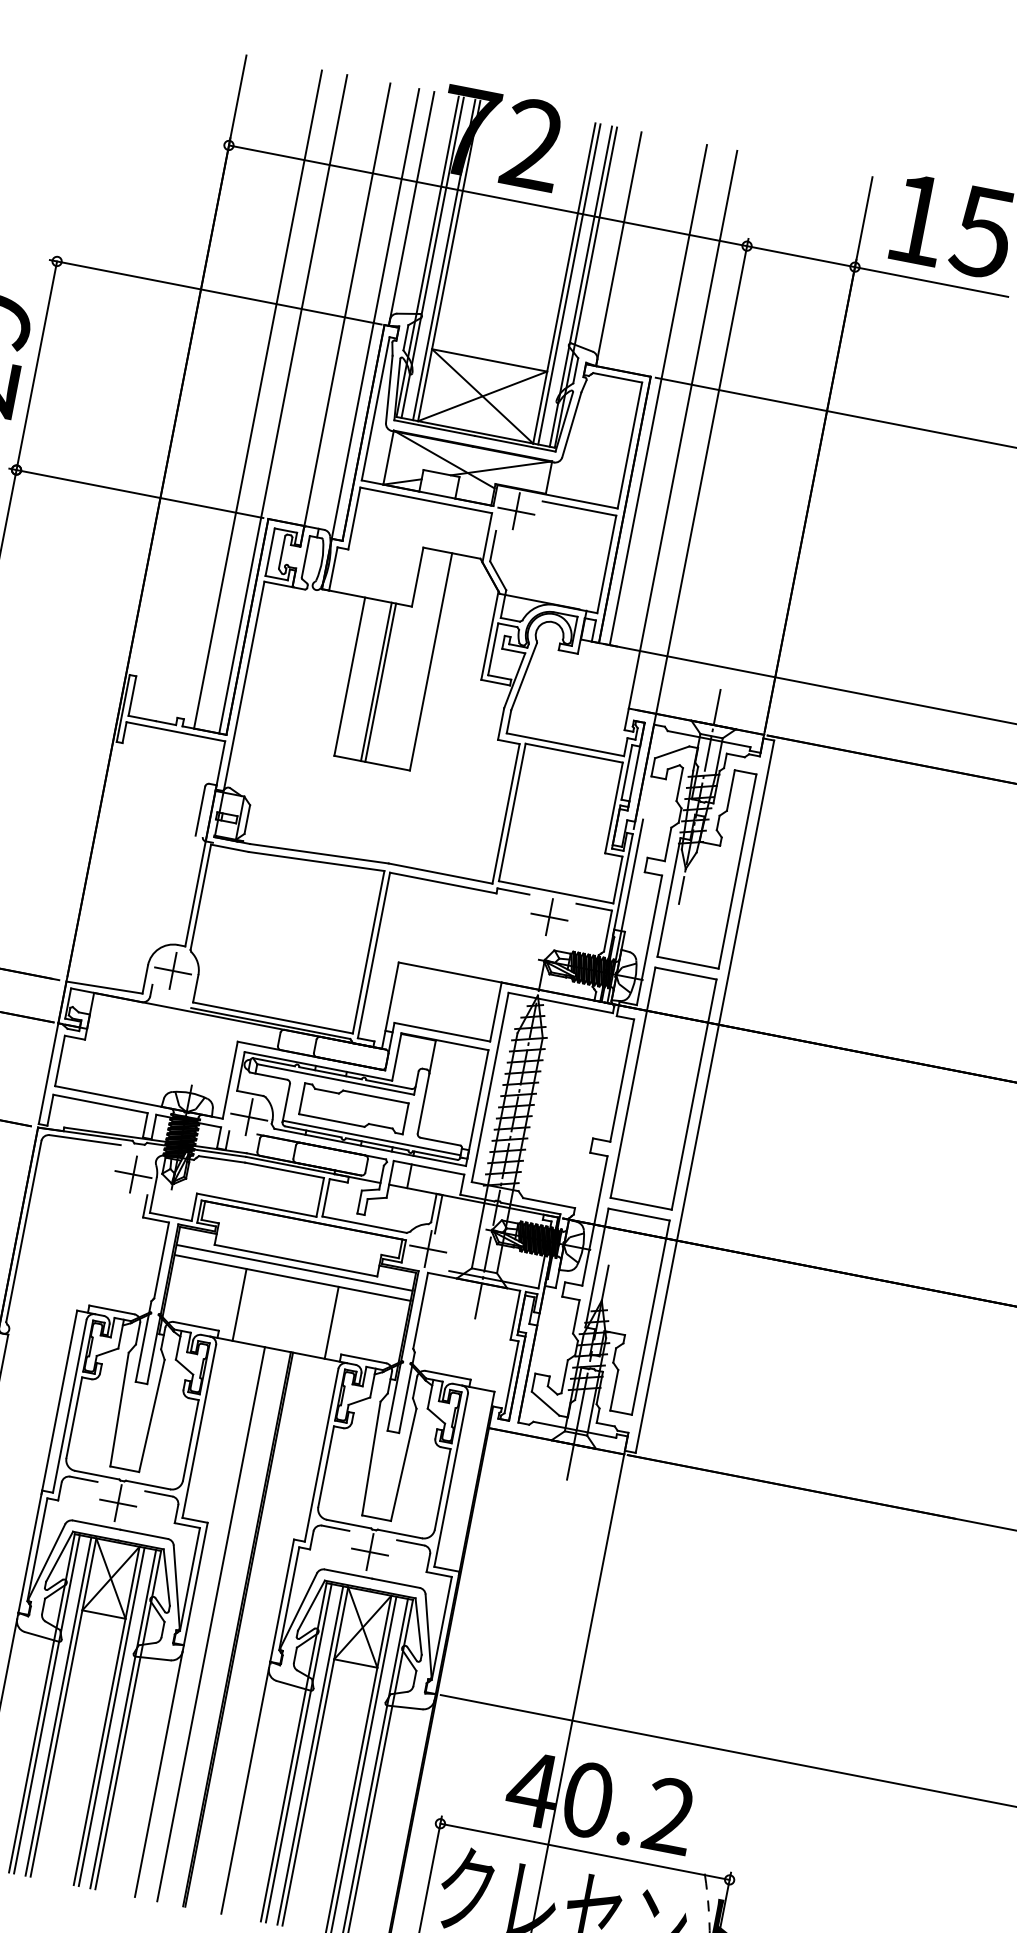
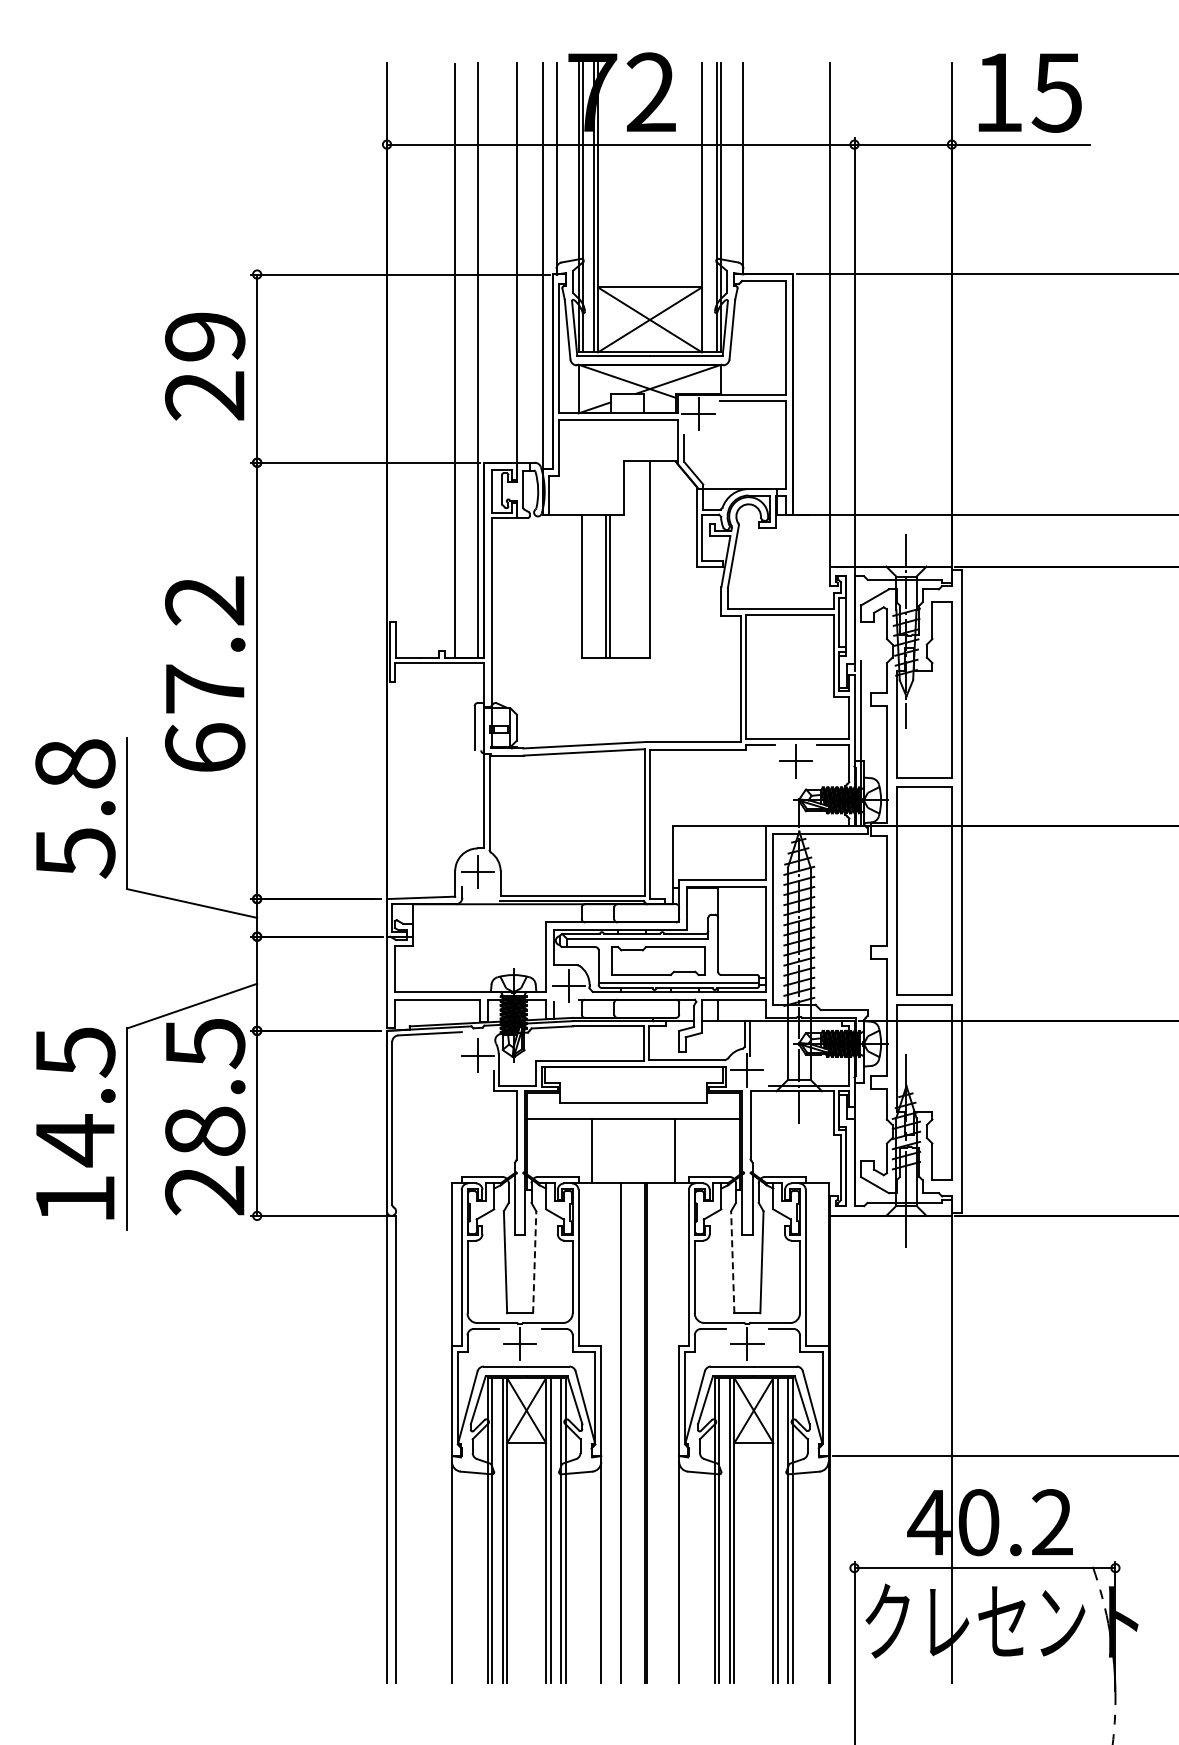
line: (569, 283) -> (706, 207), removed
line: (658, 394) -> (802, 288), removed
line: (294, 1267) -> (633, 1109), removed
line: (151, 1416) -> (534, 1262), solid -> dashed
line: (371, 1458) -> (732, 1262), solid -> dashed

